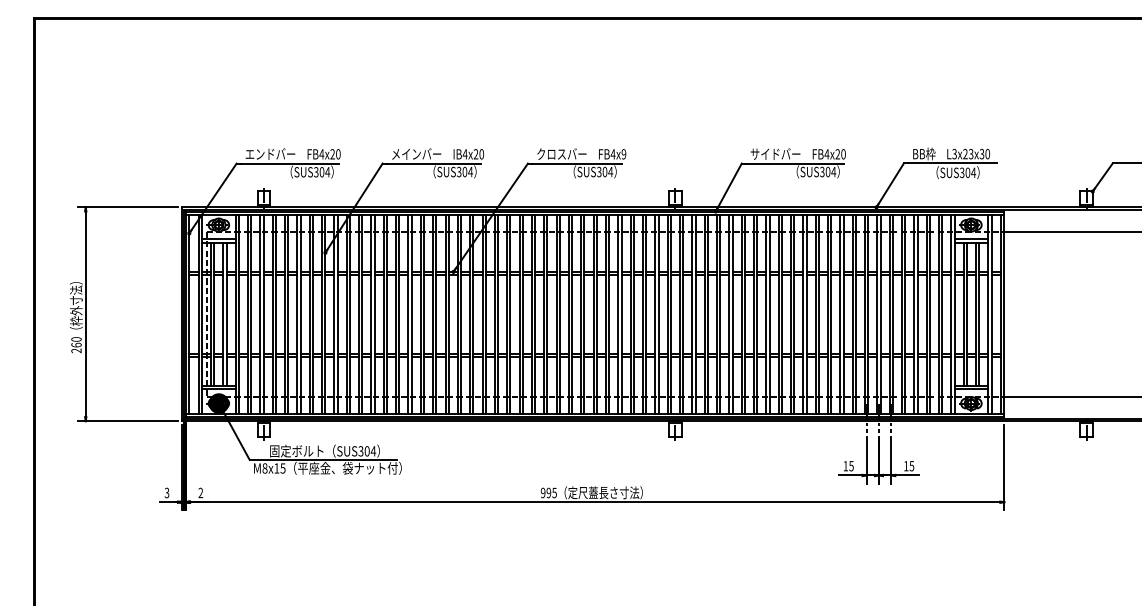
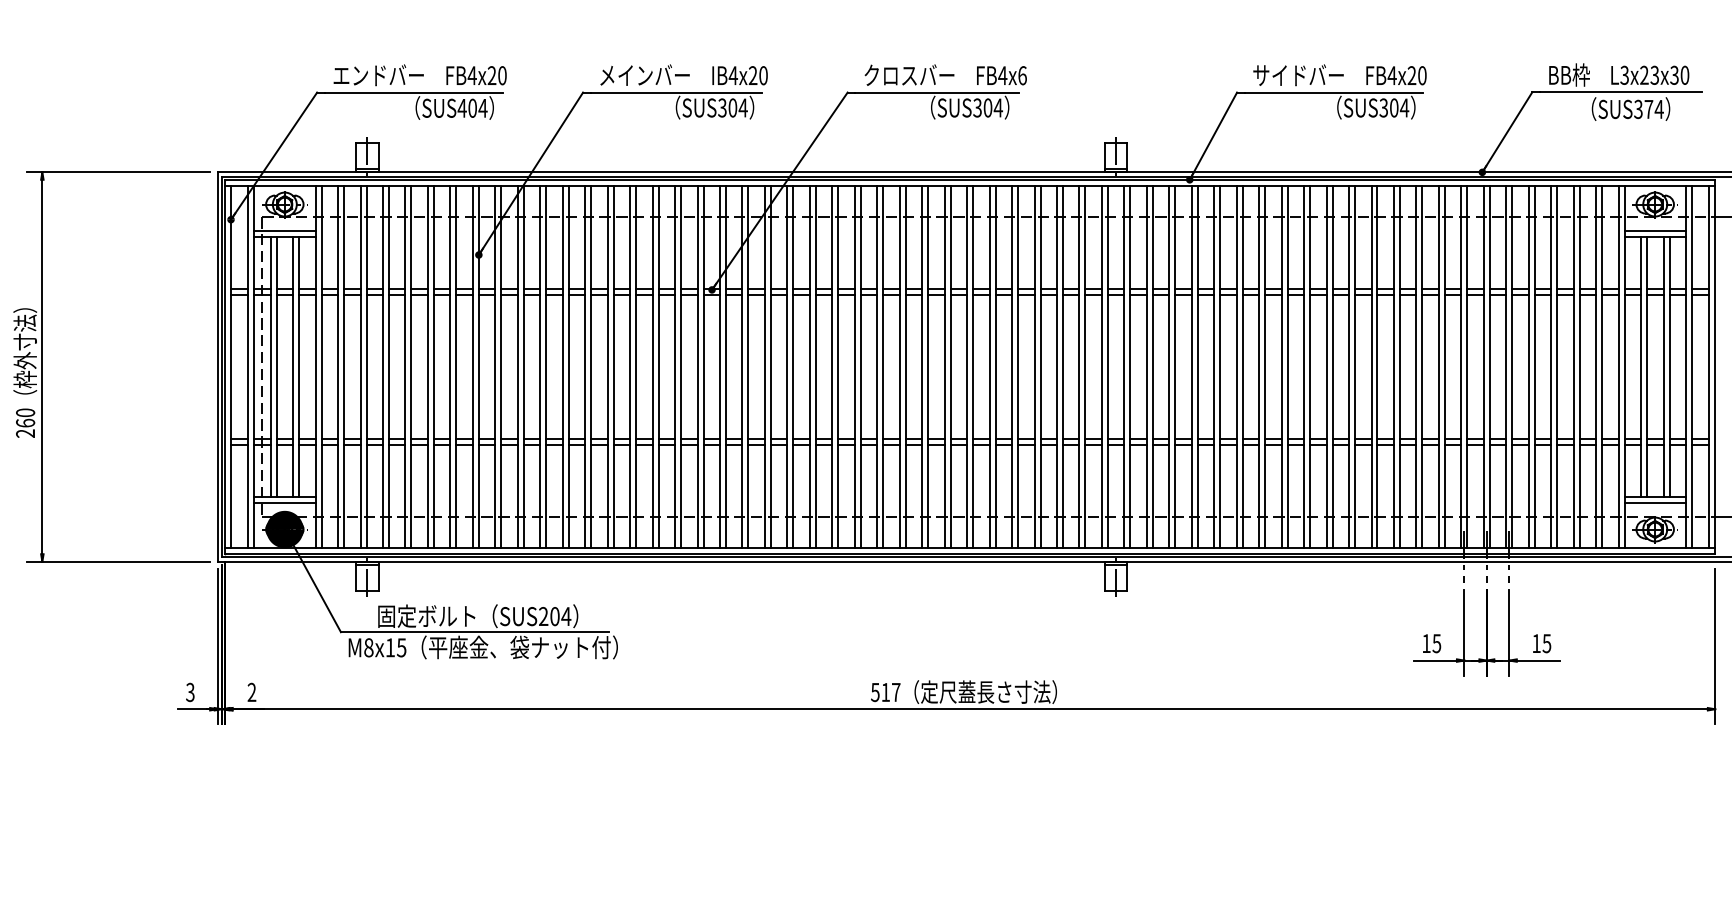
text: (623, 154) -> (1021, 76), FB4x9 -> FB4x6
text: (315, 172) -> (460, 108), SUS304 -> SUS404
text: (967, 172) -> (1648, 108), SUS304 -> SUS374
text: (360, 451) -> (542, 616), SUS304 -> SUS204
text: (548, 492) -> (885, 691), 995 -> 517

